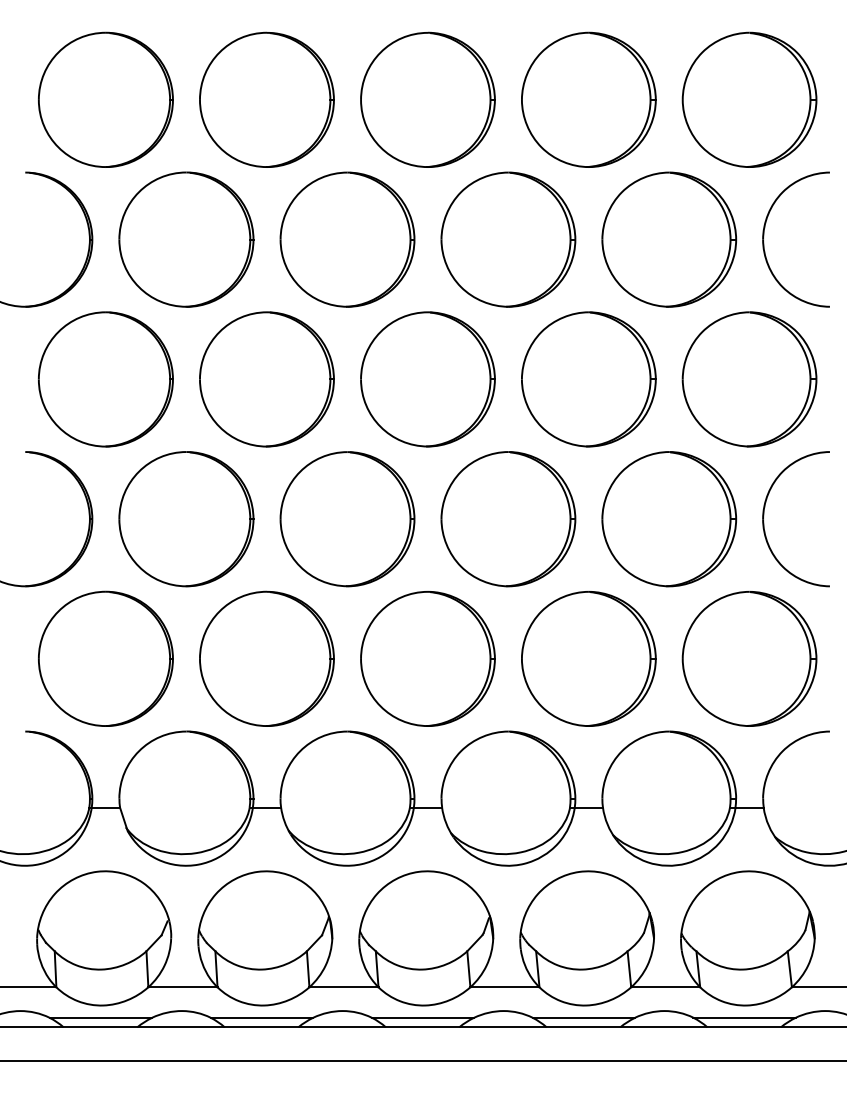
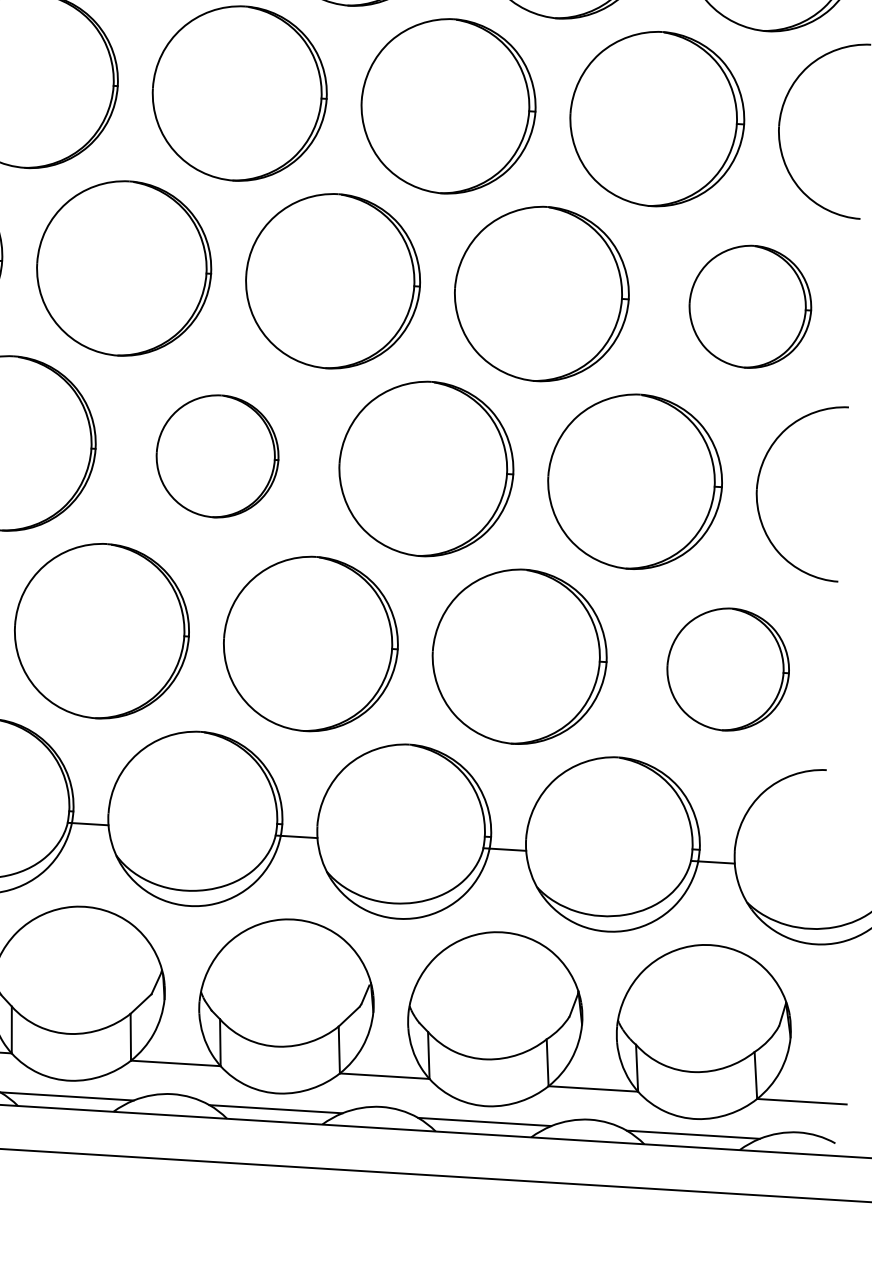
part: (749, 379) -> (750, 306), size x0.7
part: (347, 519) -> (217, 456), size x0.7
part: (749, 658) -> (728, 668), size x0.7

